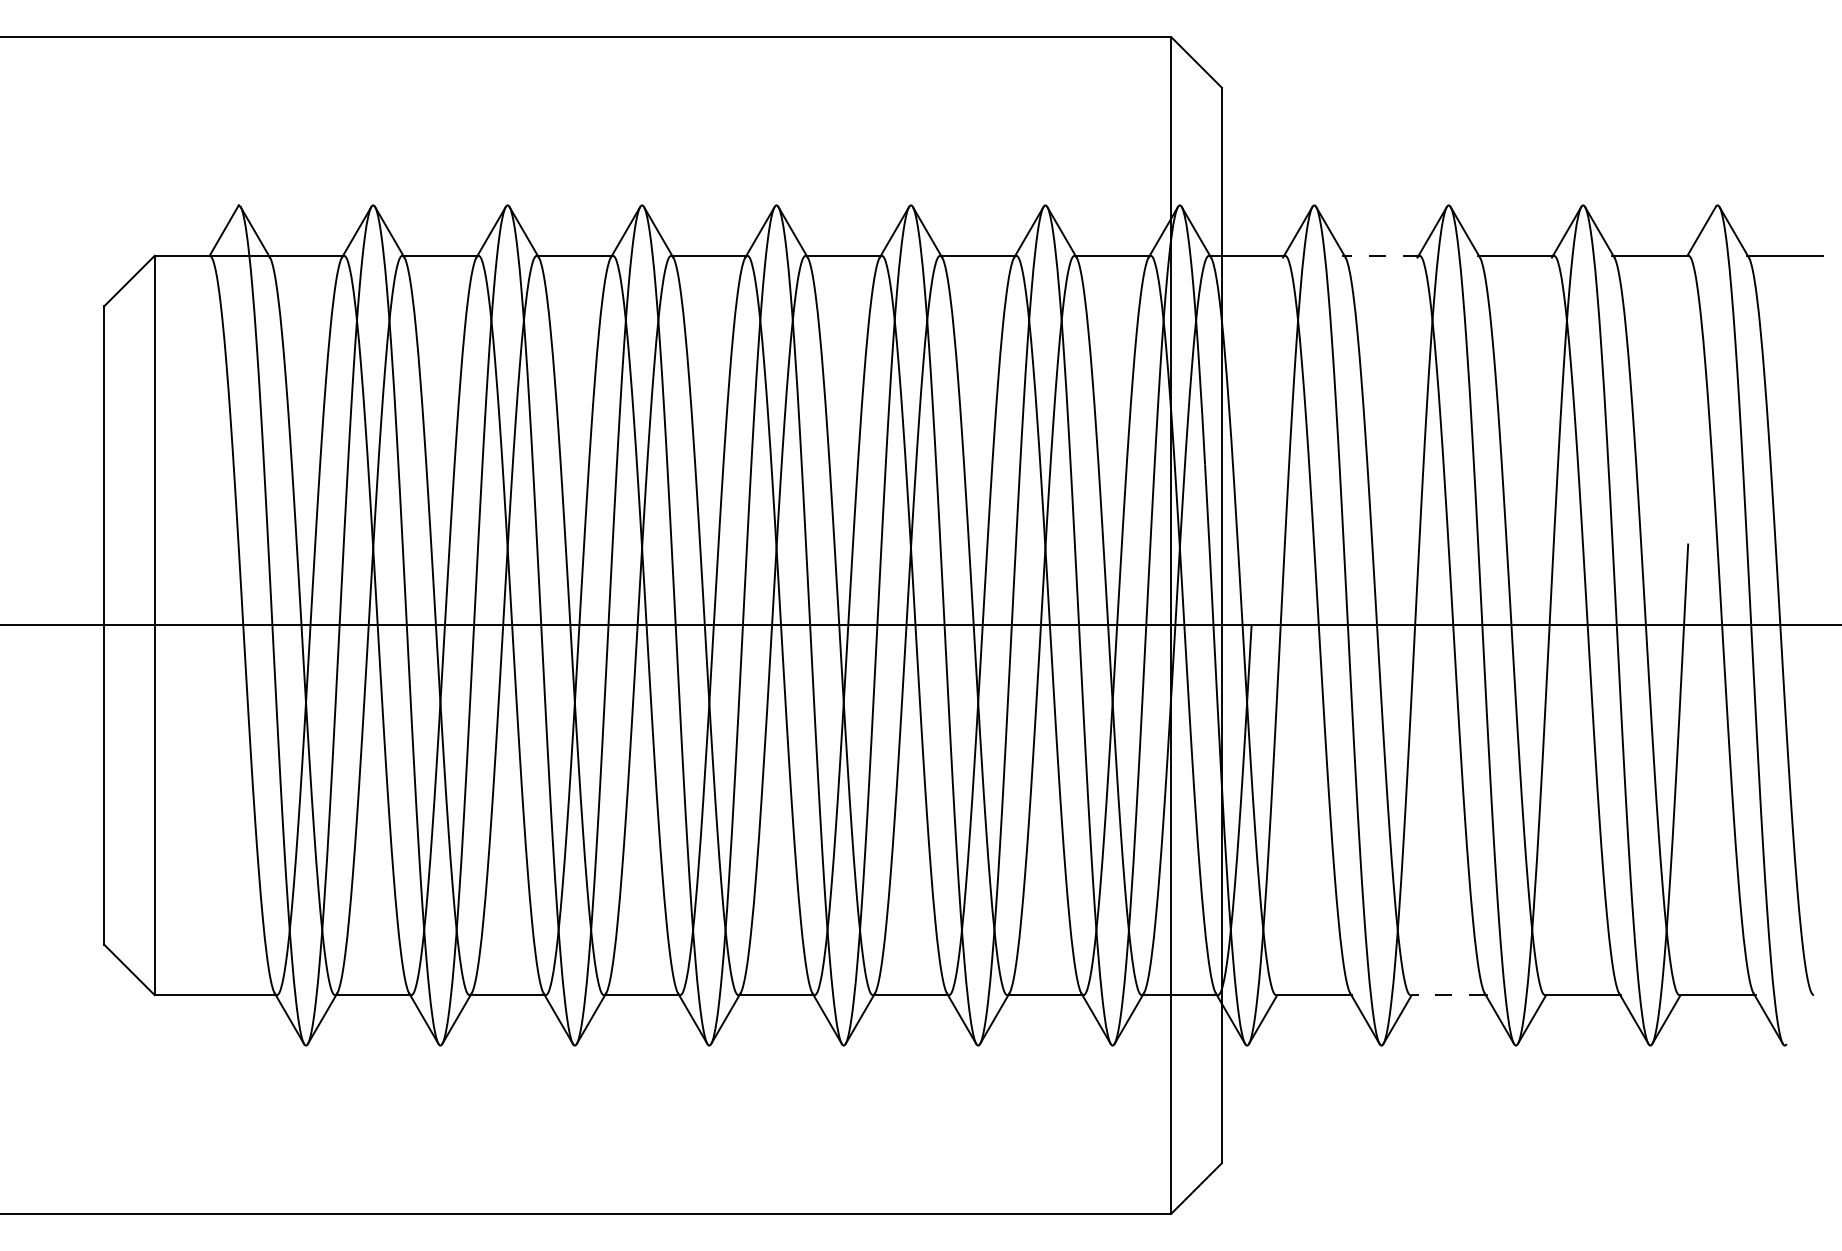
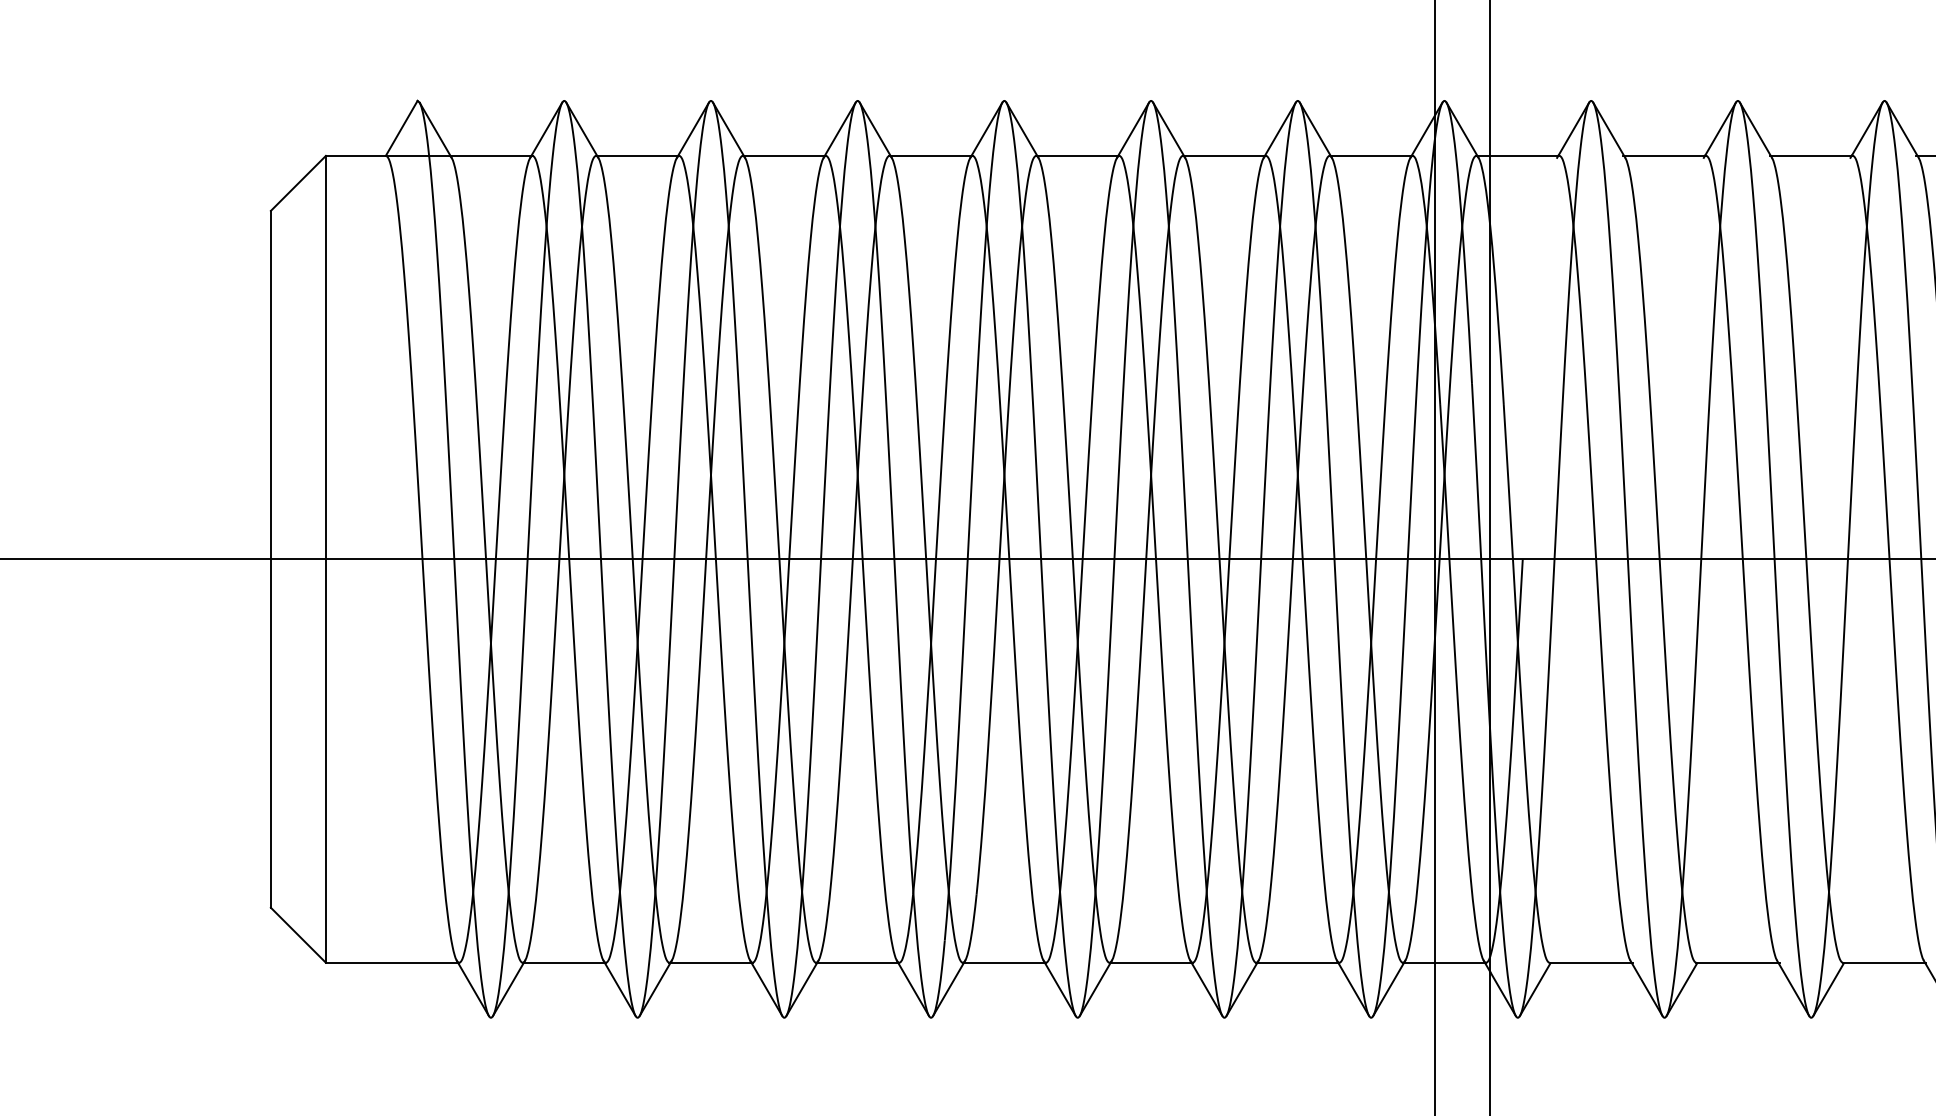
line: (1382, 255) -> (1665, 155), dashed -> solid
line: (1448, 995) -> (1737, 963), dashed -> solid

